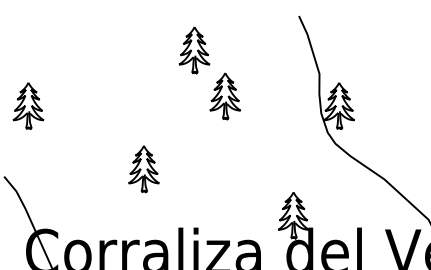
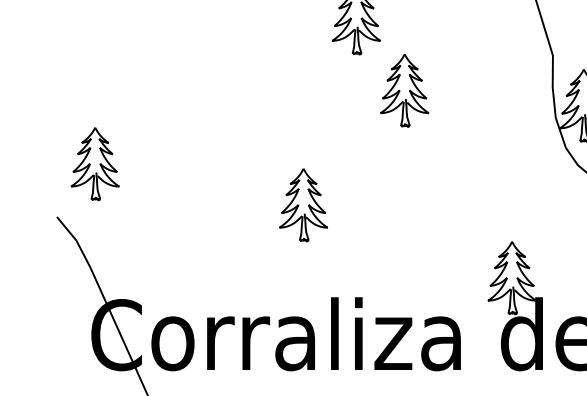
part: (28, 106) -> (95, 164), moved
part: (143, 169) -> (302, 205), moved

